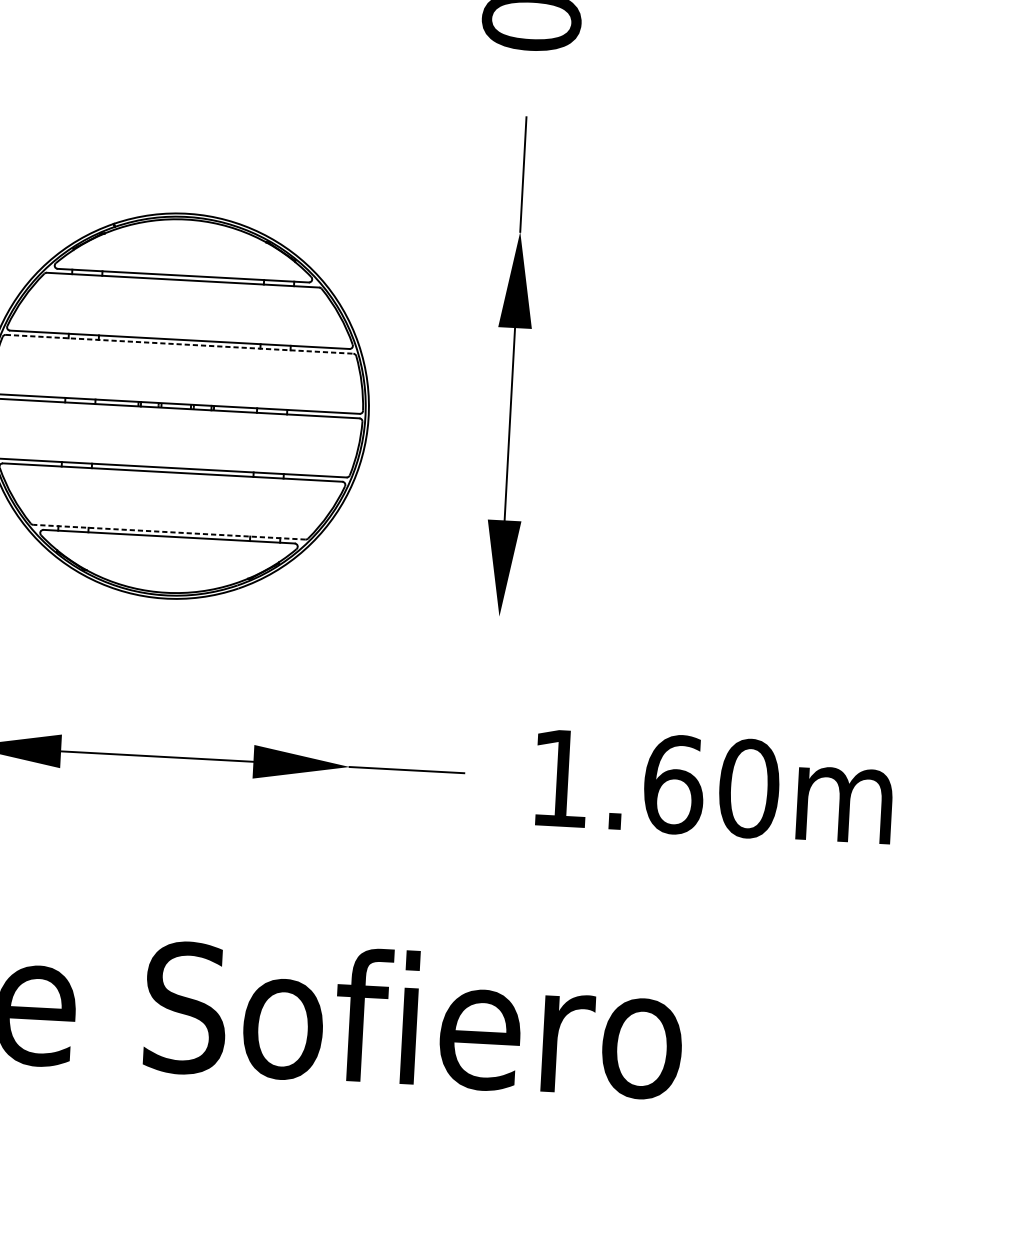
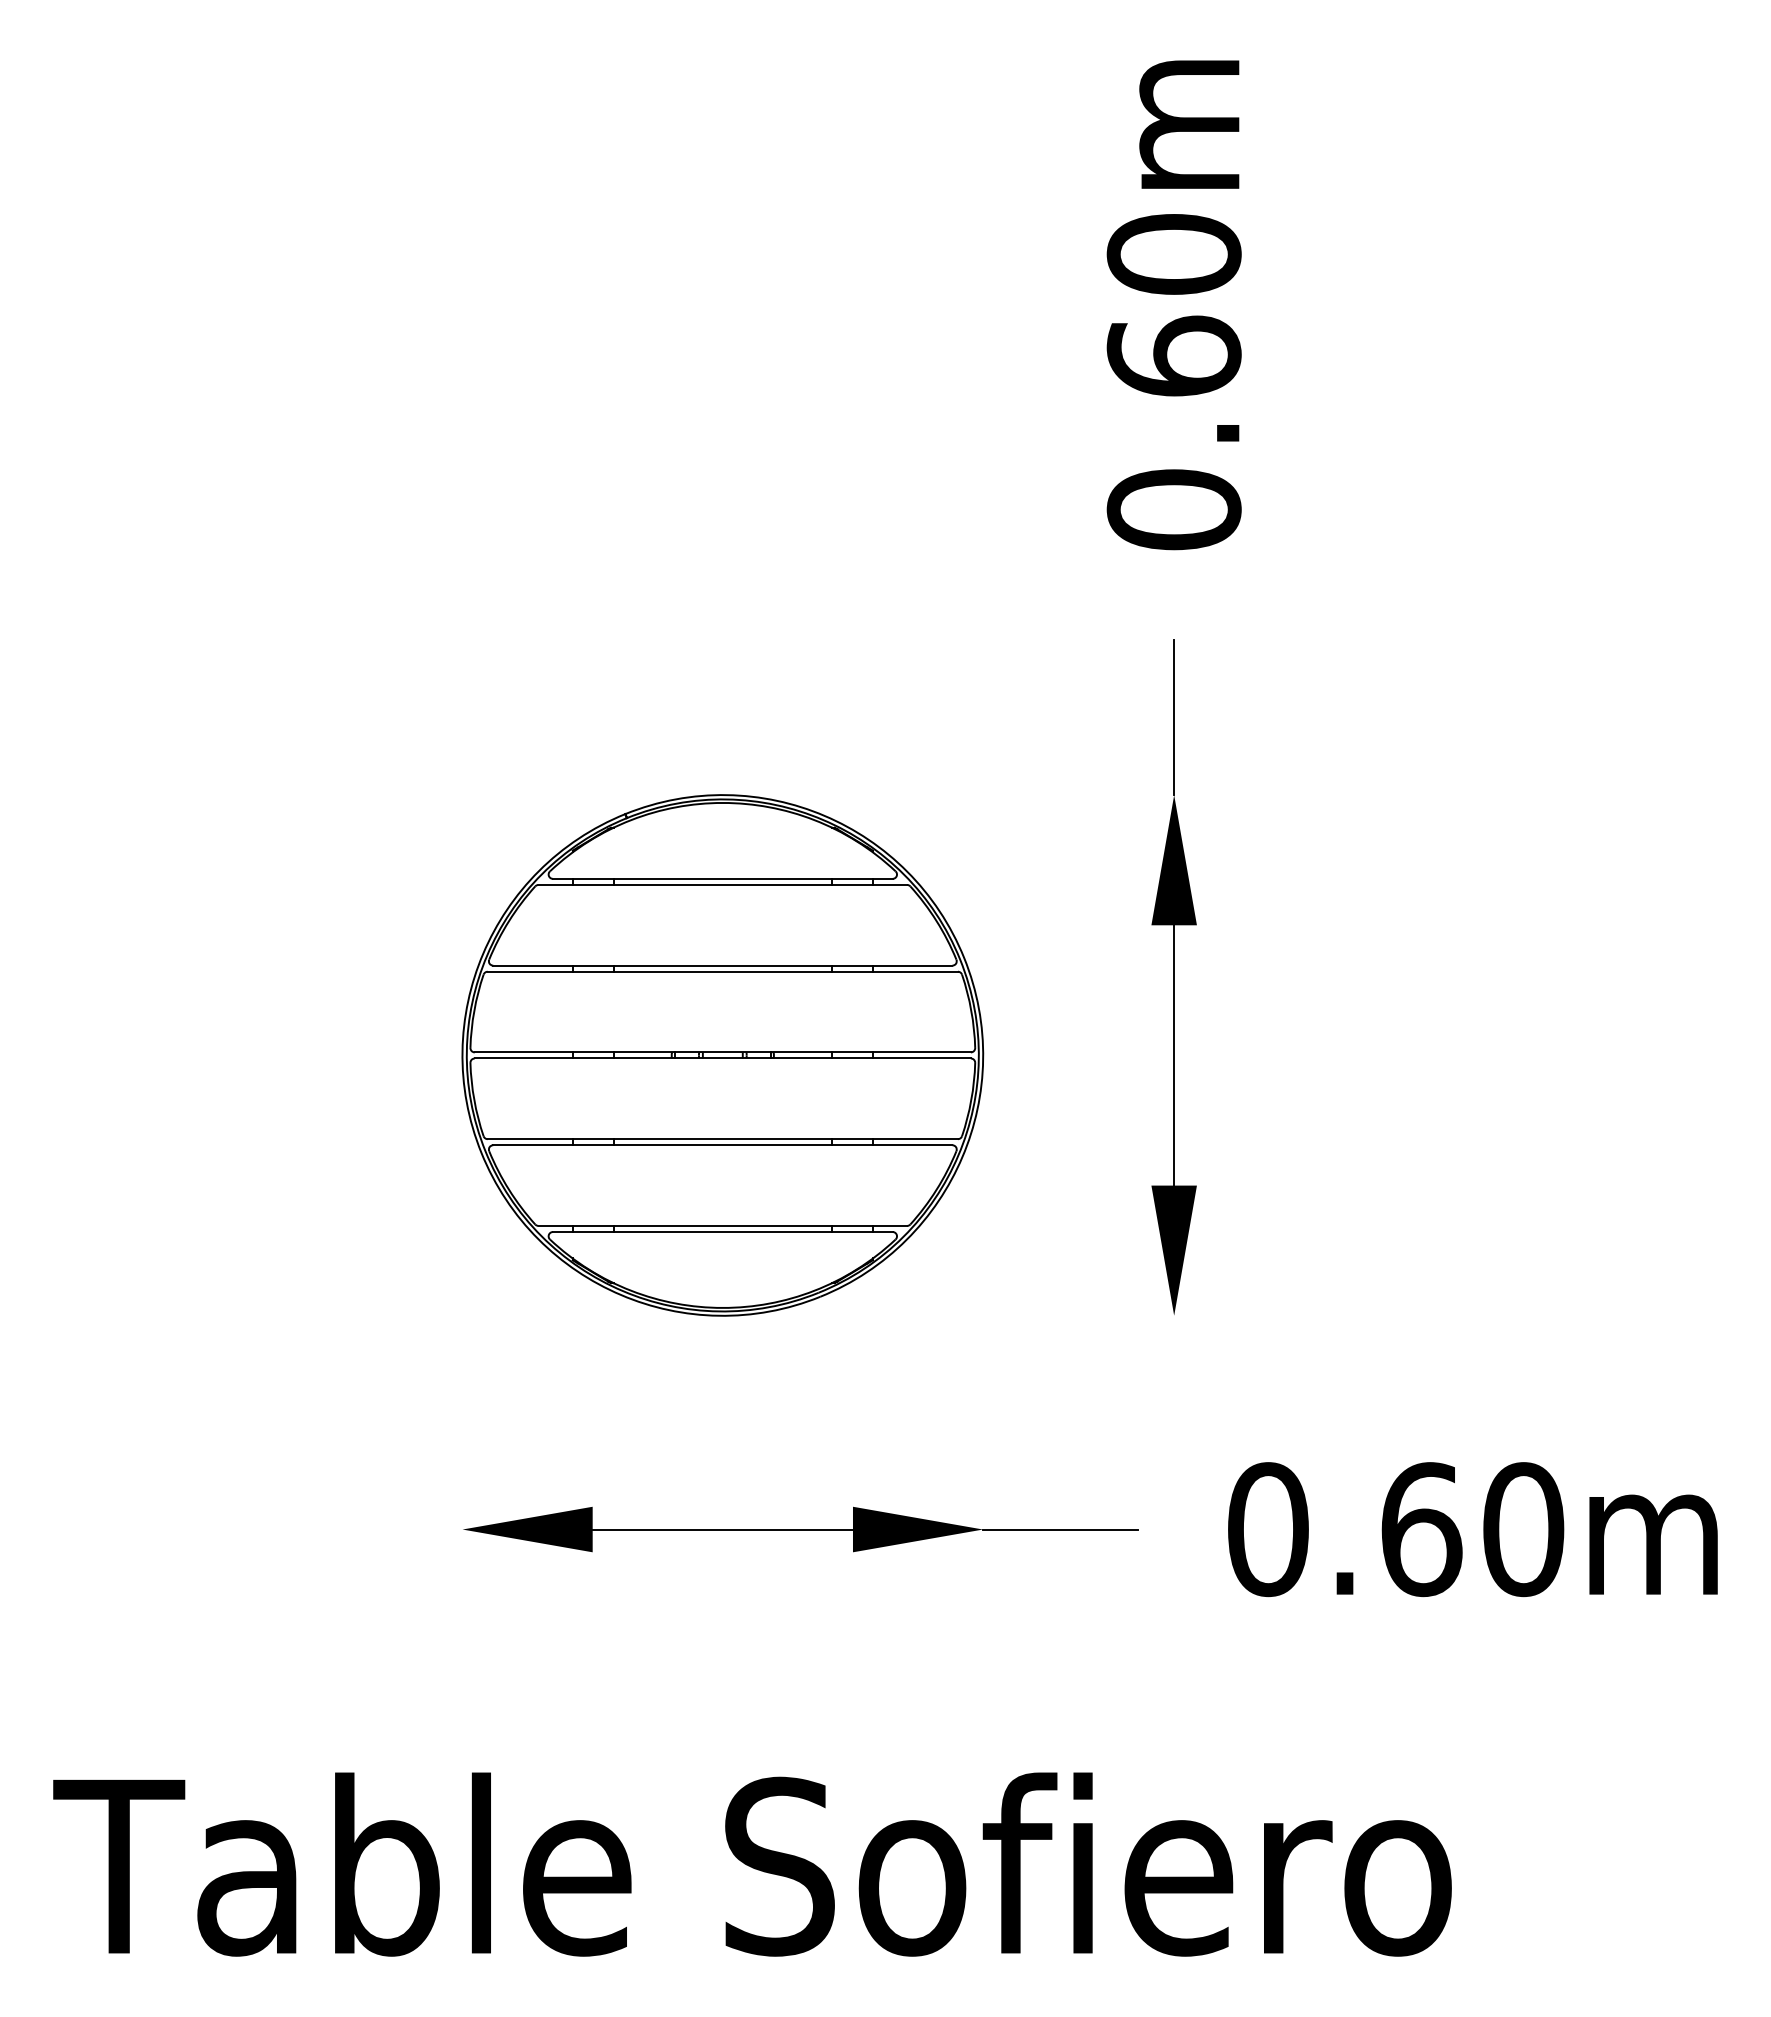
line: (180, 344) -> (723, 971), dashed -> solid
line: (169, 531) -> (722, 1225), dashed -> solid
text: (560, 778) -> (1268, 1529), 1.60m -> 0.60m

